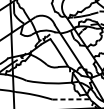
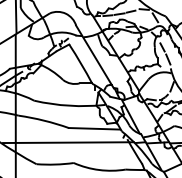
line: (71, 99) -> (94, 128), dashed -> solid

